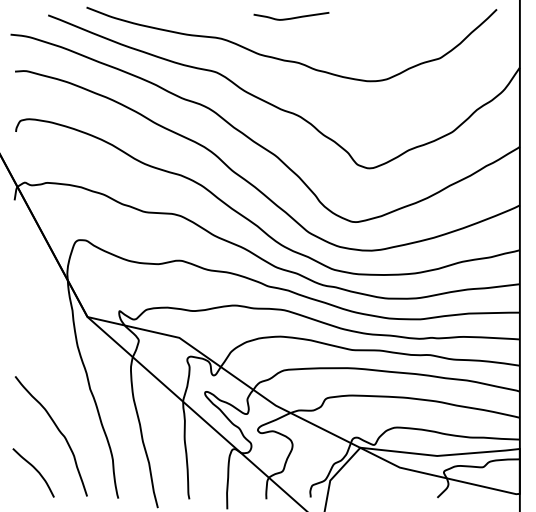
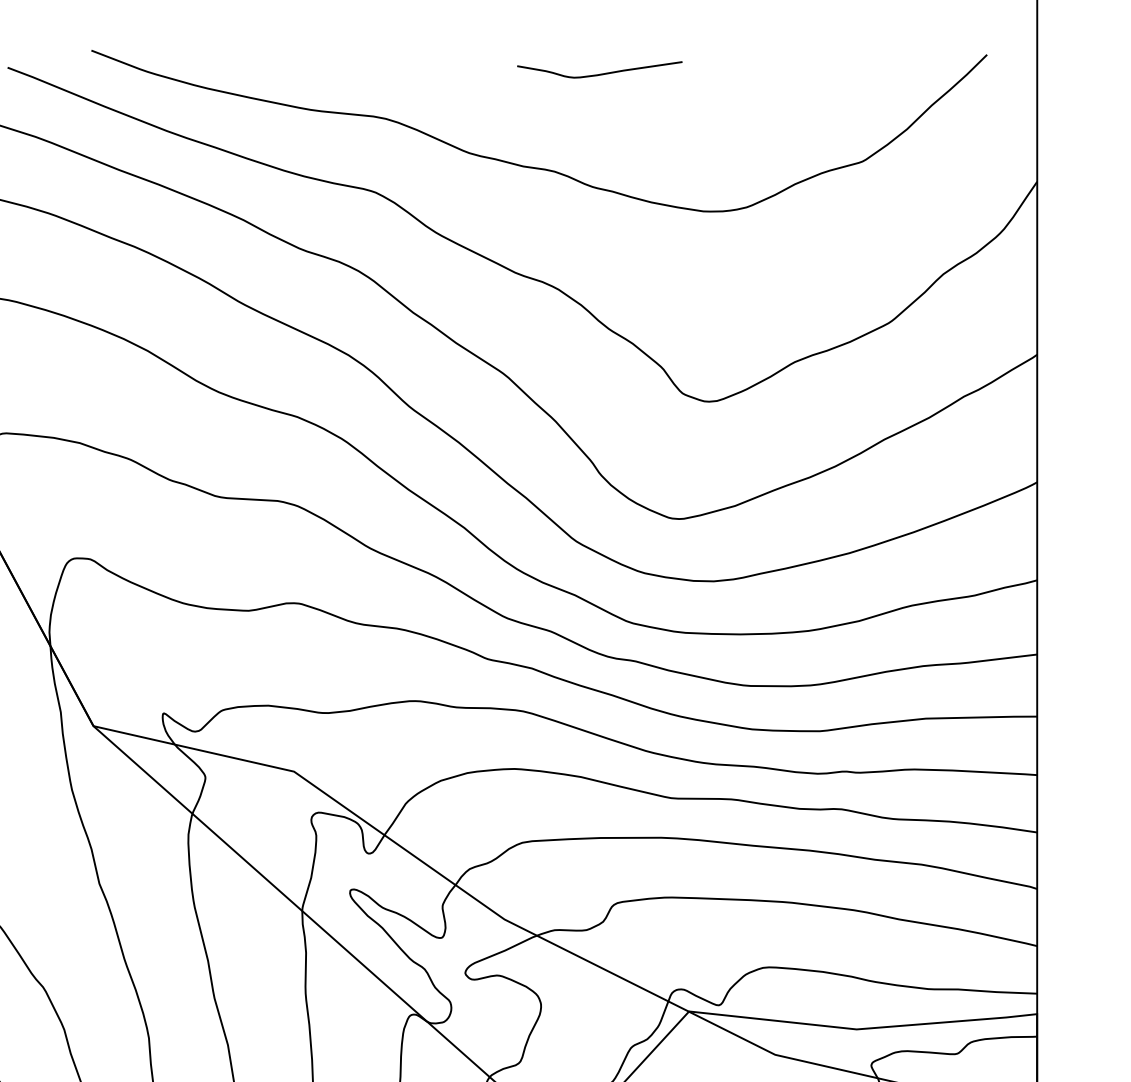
curve: (291, 17) -> (599, 72), moved

